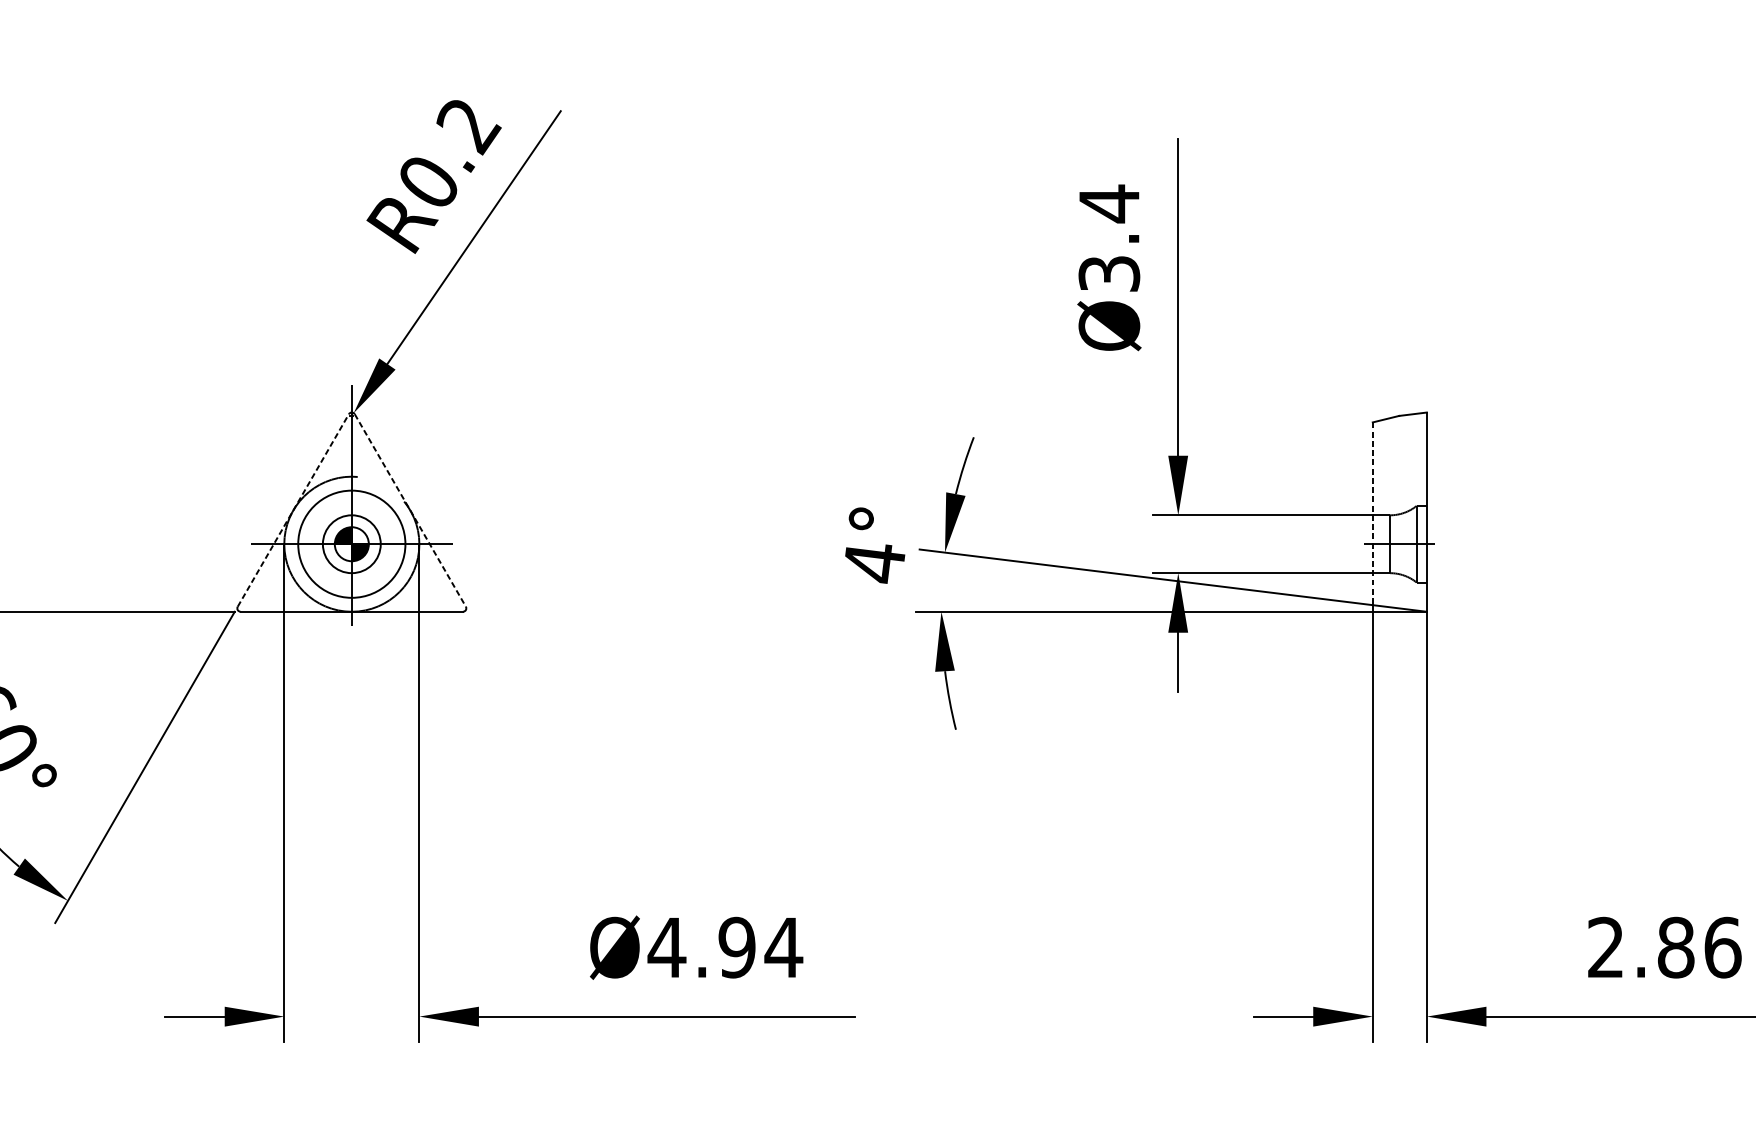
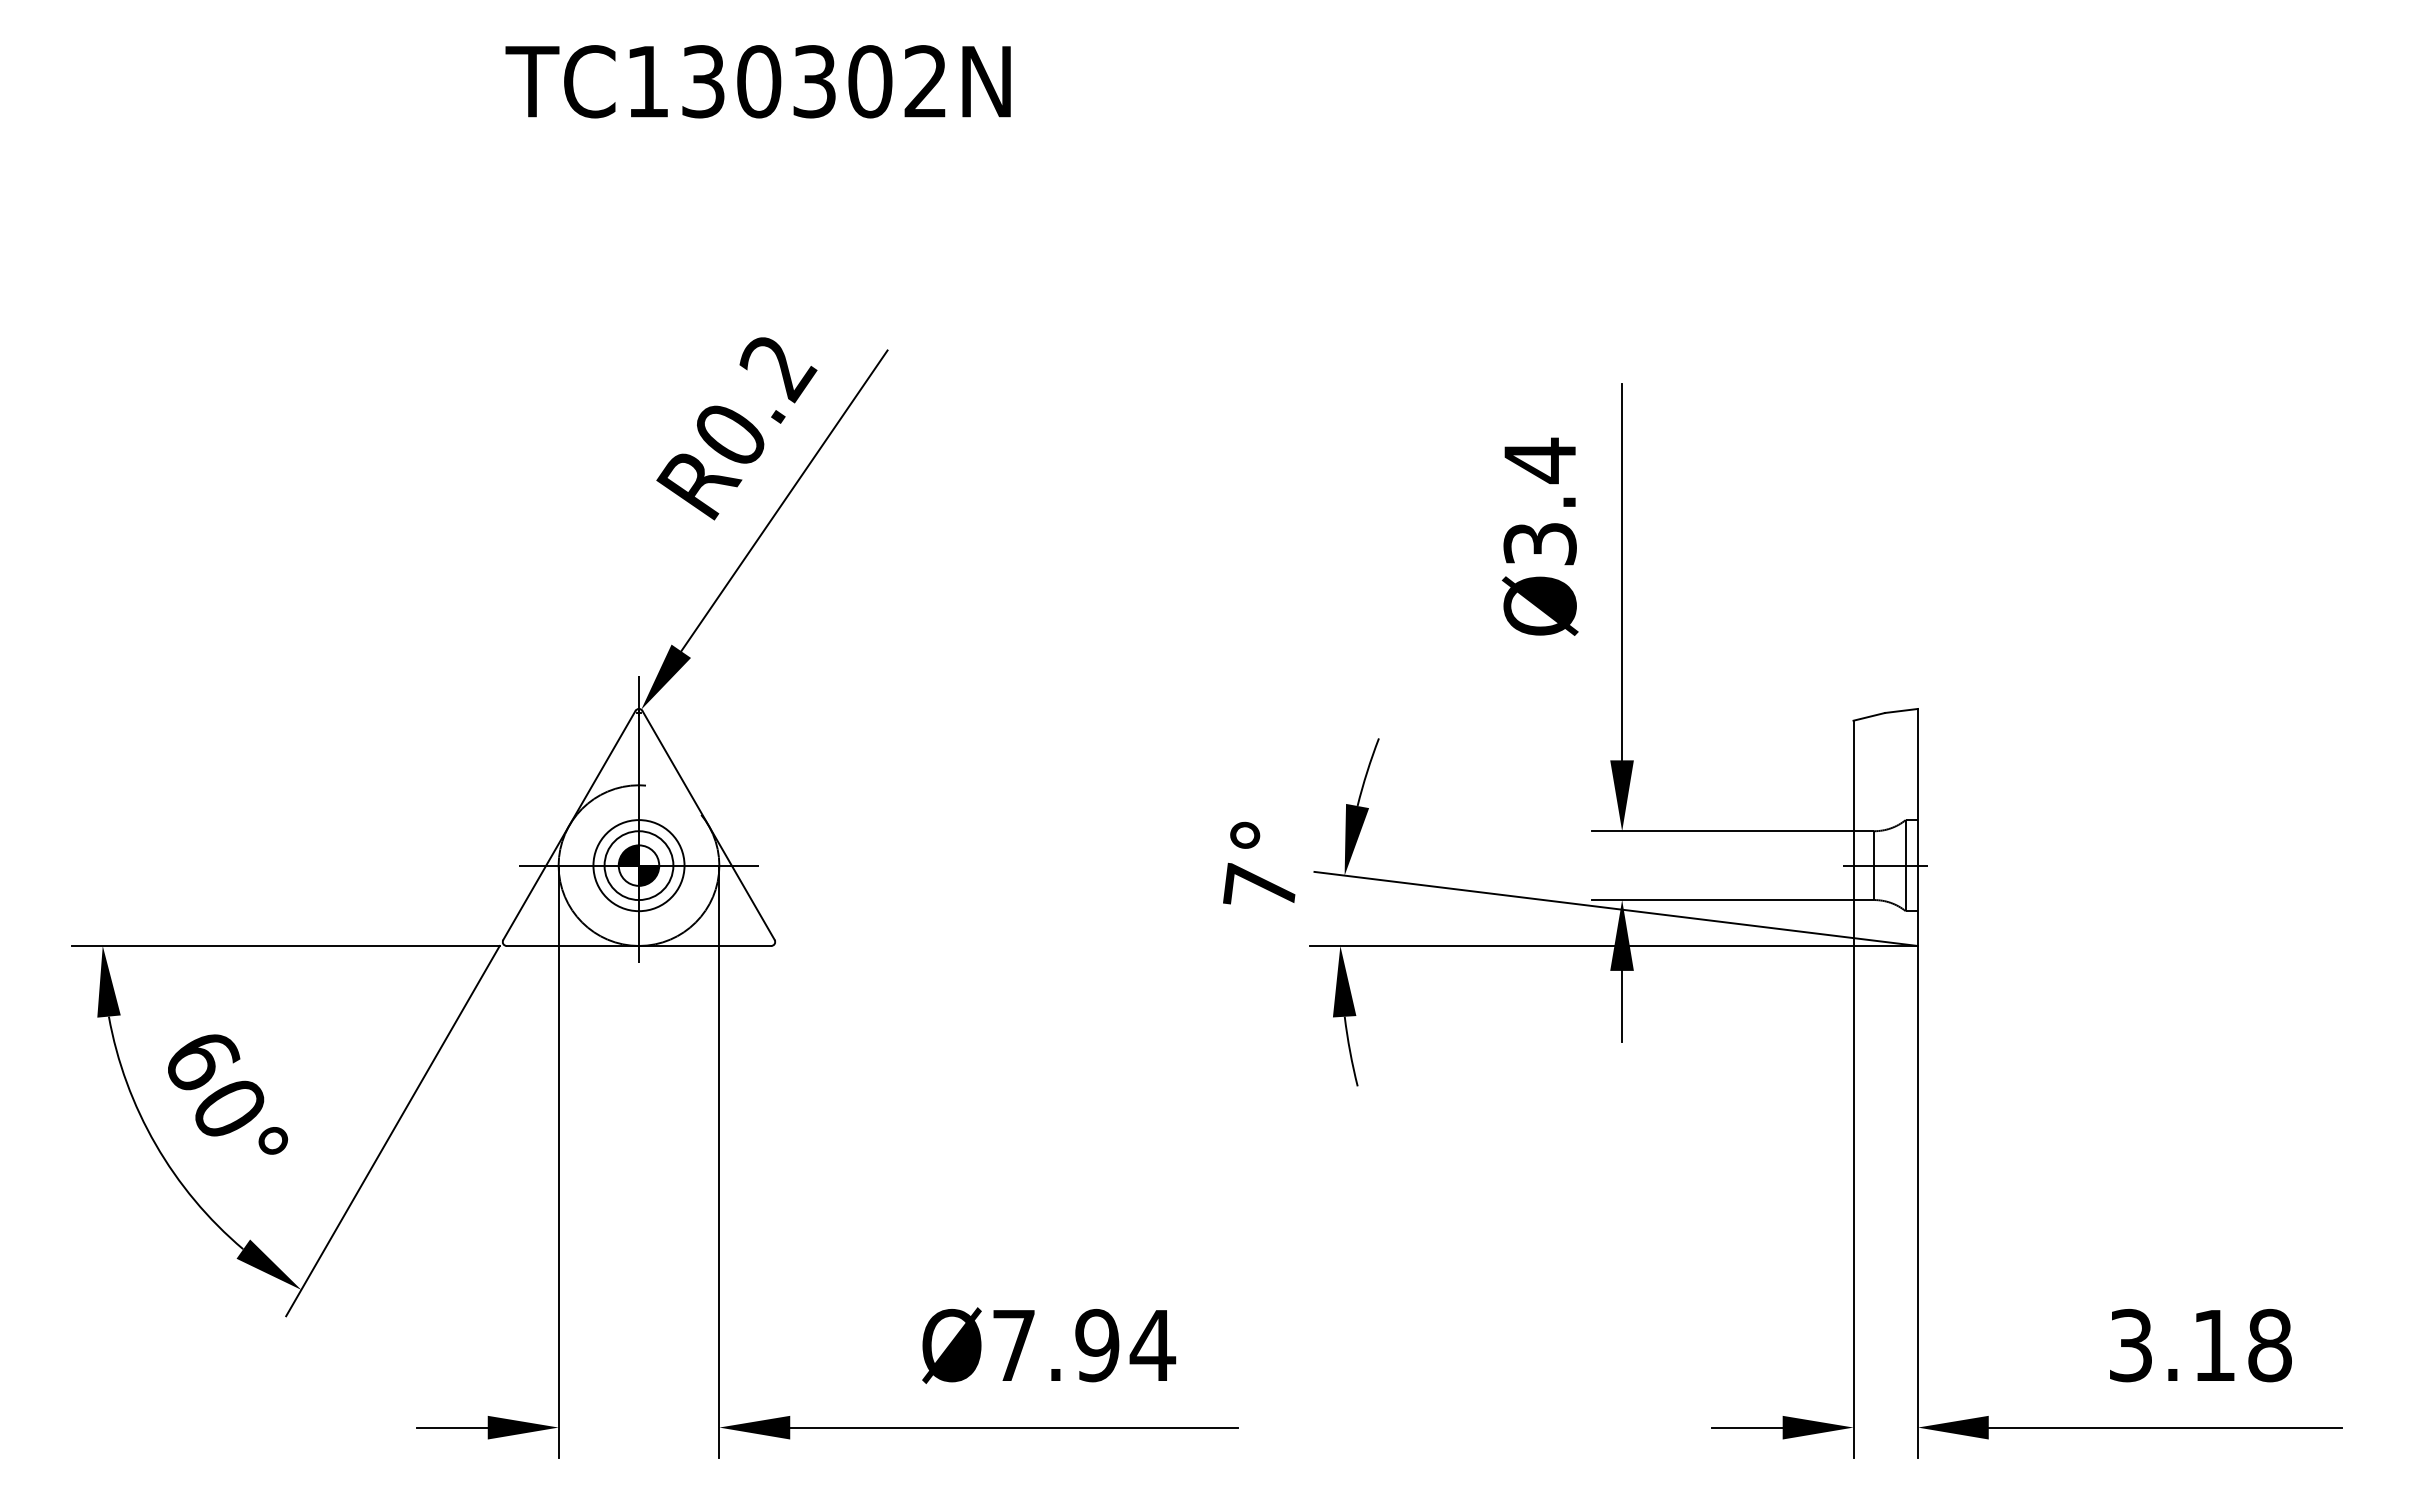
line: (293, 510) -> (569, 825), dashed -> solid
line: (410, 510) -> (708, 825), dashed -> solid
line: (1372, 513) -> (1853, 829), dashed -> solid
circle: (351, 544) -> (638, 865), size x0.71
text: (874, 562) -> (1260, 887), 4° -> 7°
text: (666, 947) -> (1013, 1345), Ø4.94 -> Ø7.94
text: (1664, 947) -> (2200, 1345), 2.86 -> 3.18

